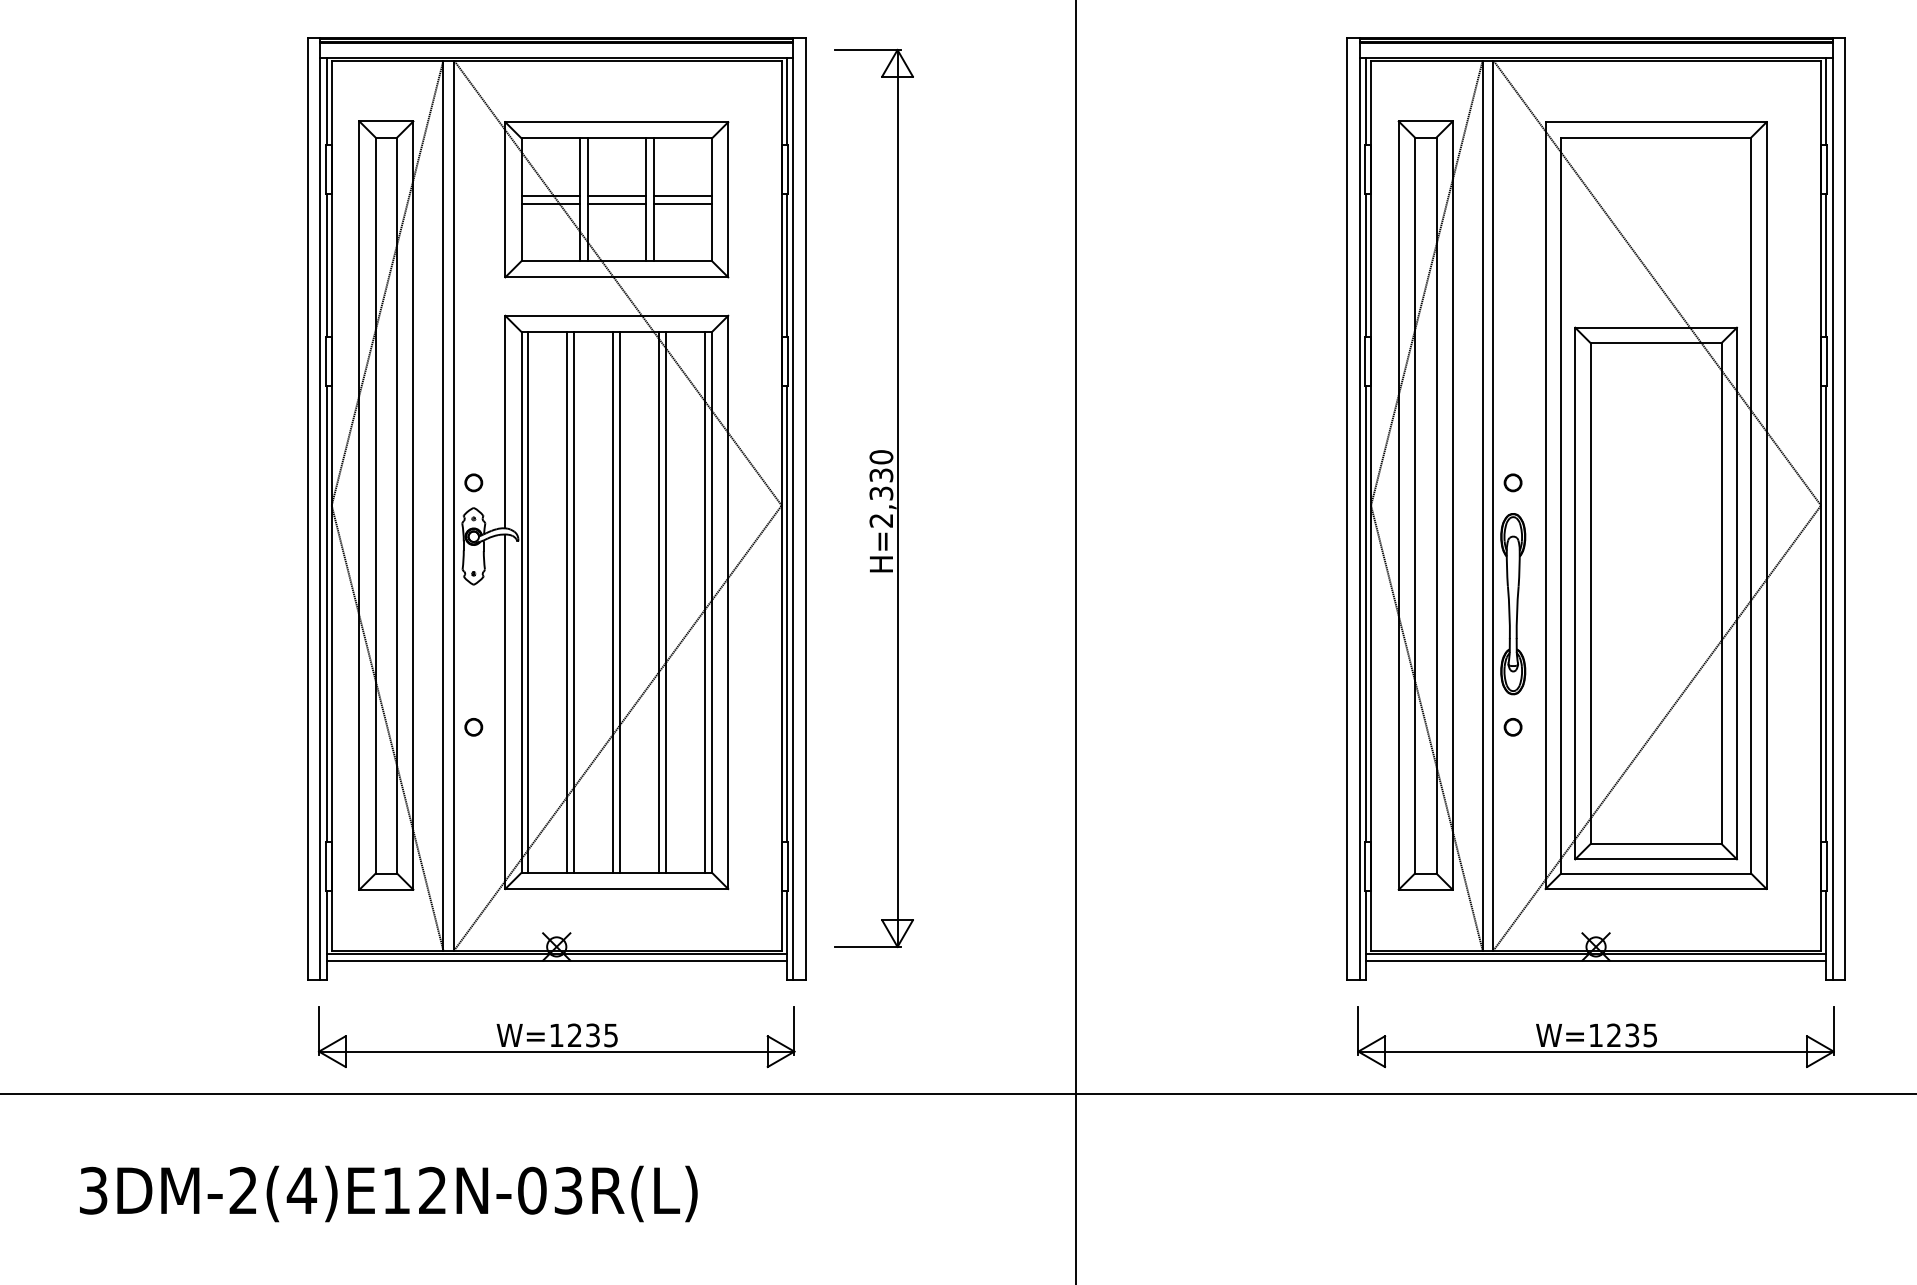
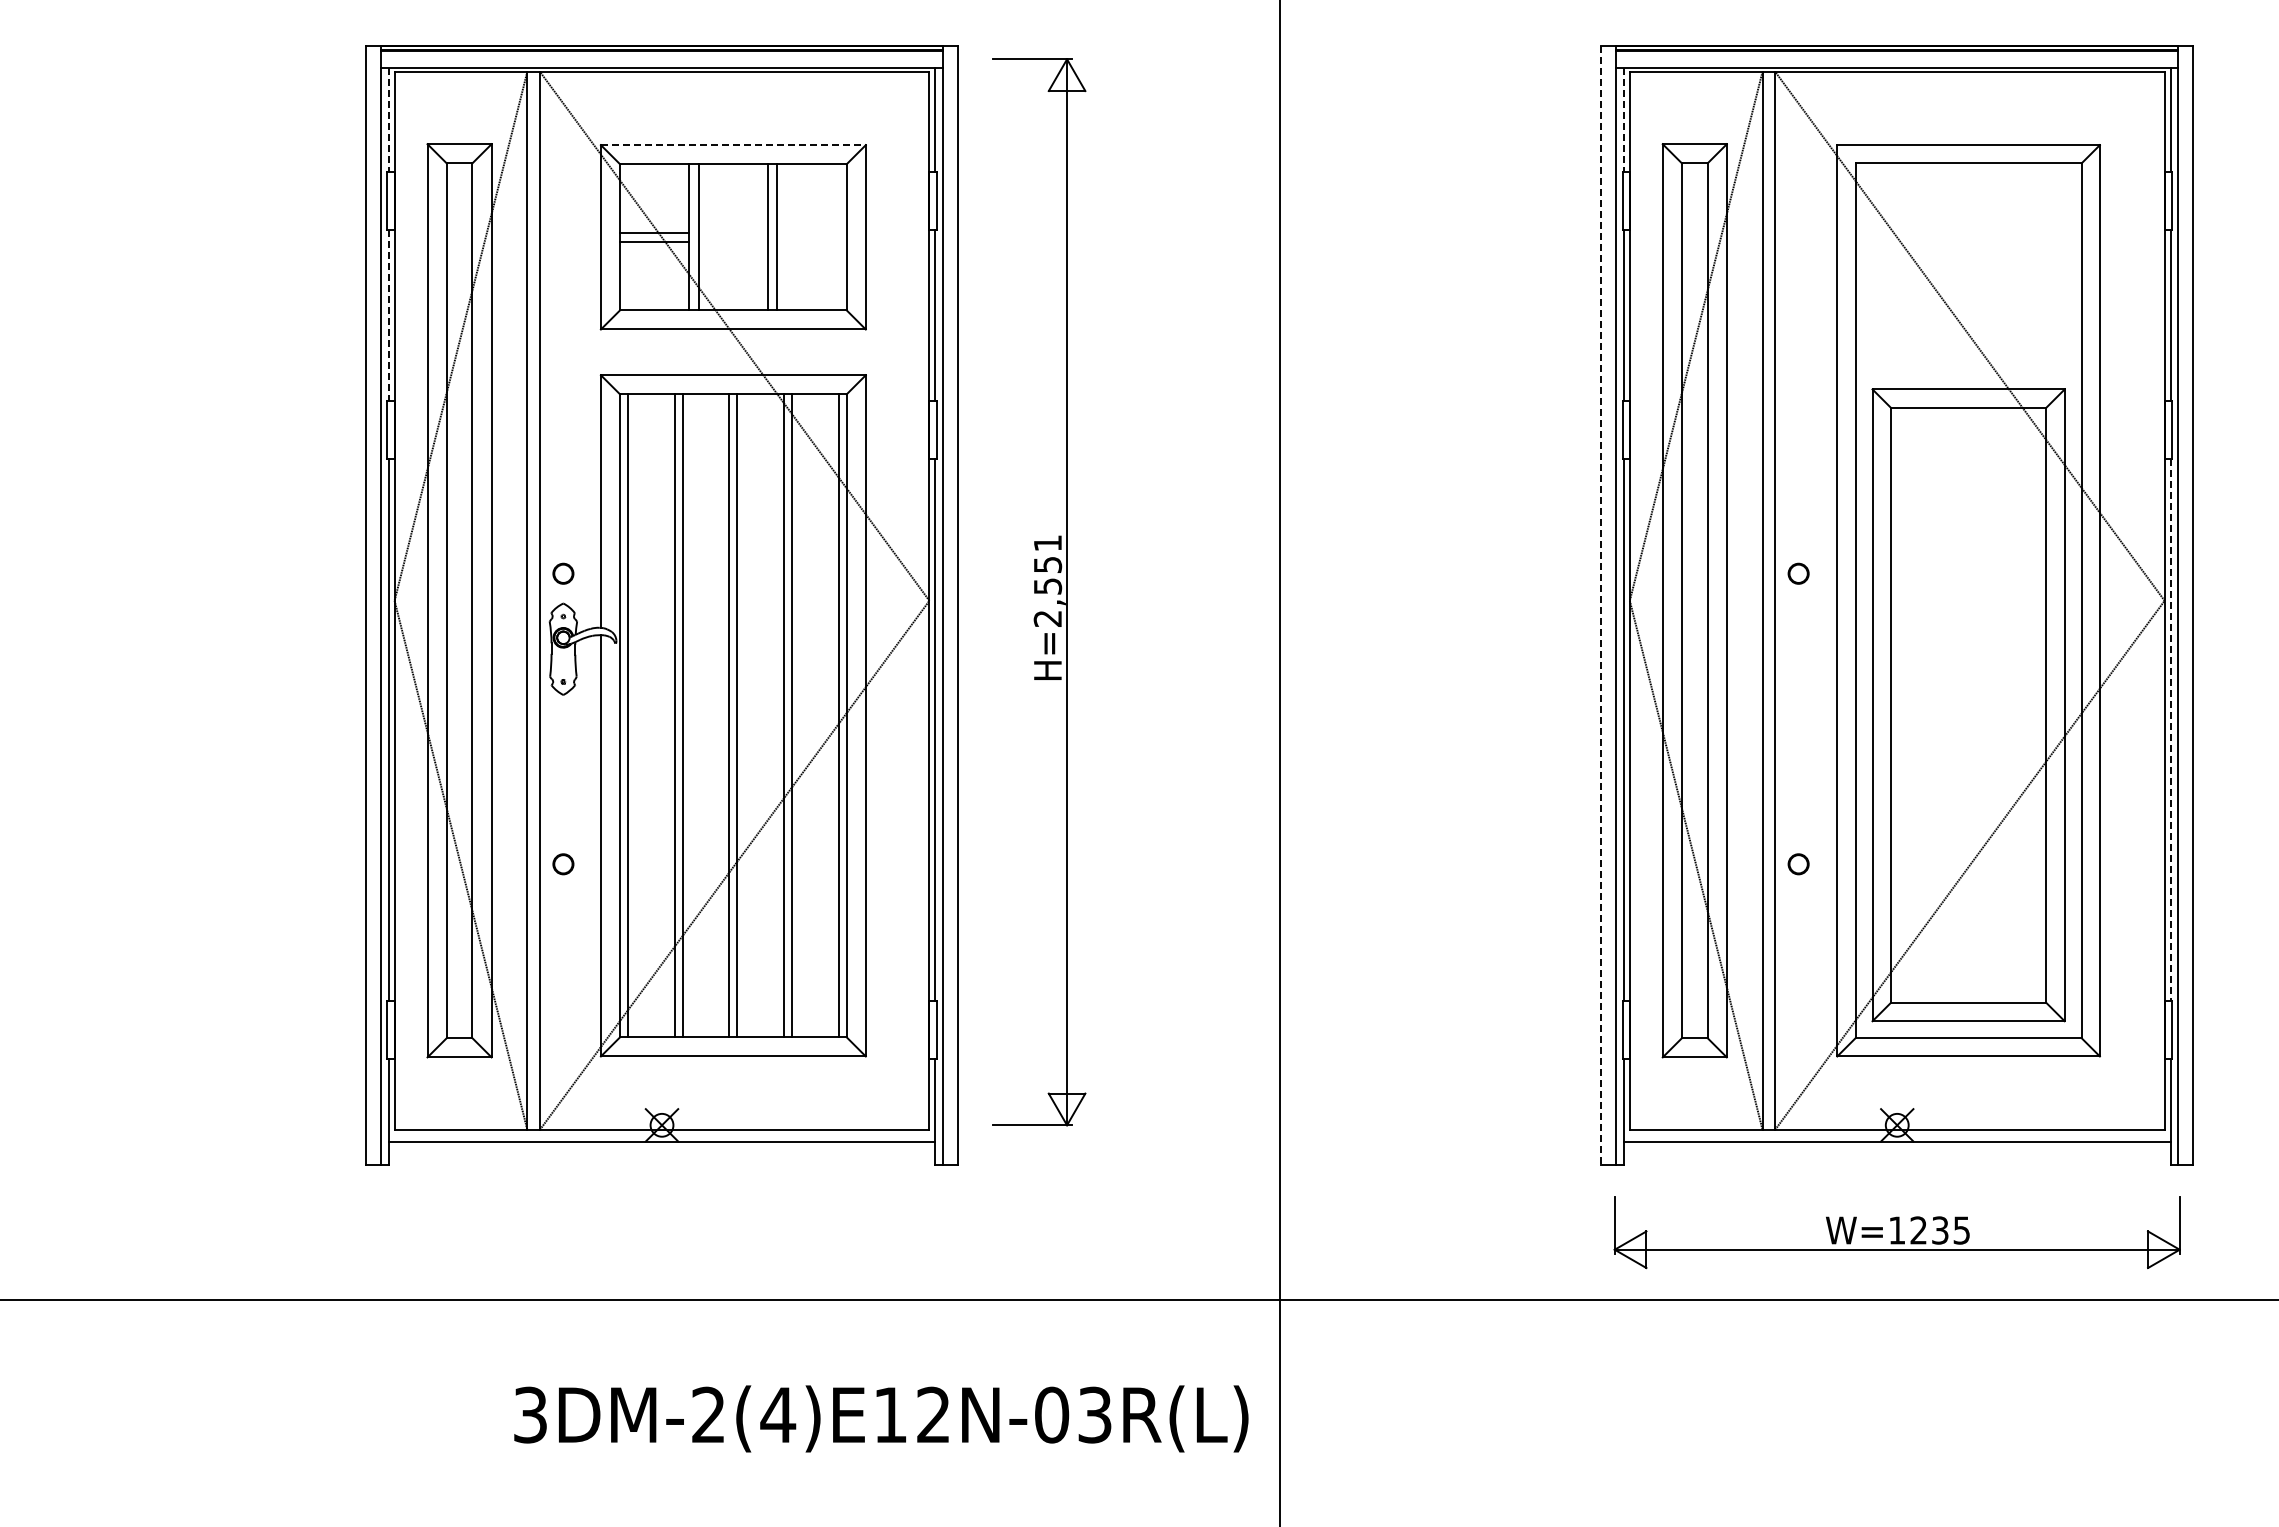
line: (326, 101) -> (388, 120), solid -> dashed
line: (1365, 101) -> (1623, 120), solid -> dashed
line: (616, 122) -> (733, 145), solid -> dashed
line: (616, 195) -> (733, 232), removed
line: (682, 195) -> (811, 232), removed
line: (616, 203) -> (733, 241), removed
line: (682, 203) -> (811, 241), removed
line: (326, 266) -> (388, 316), solid -> dashed
text: (881, 474) -> (1047, 563), H=2,330 -> H=2,551
line: (1347, 509) -> (1601, 605), solid -> dashed
part: (1512, 603) -> (1798, 717), removed
line: (1825, 614) -> (2170, 730), solid -> dashed
line: (556, 953) -> (661, 1133), removed
line: (1595, 953) -> (1896, 1133), removed
part: (556, 1037) -> (661, 1232), removed
text: (388, 1193) -> (881, 1418), moved

